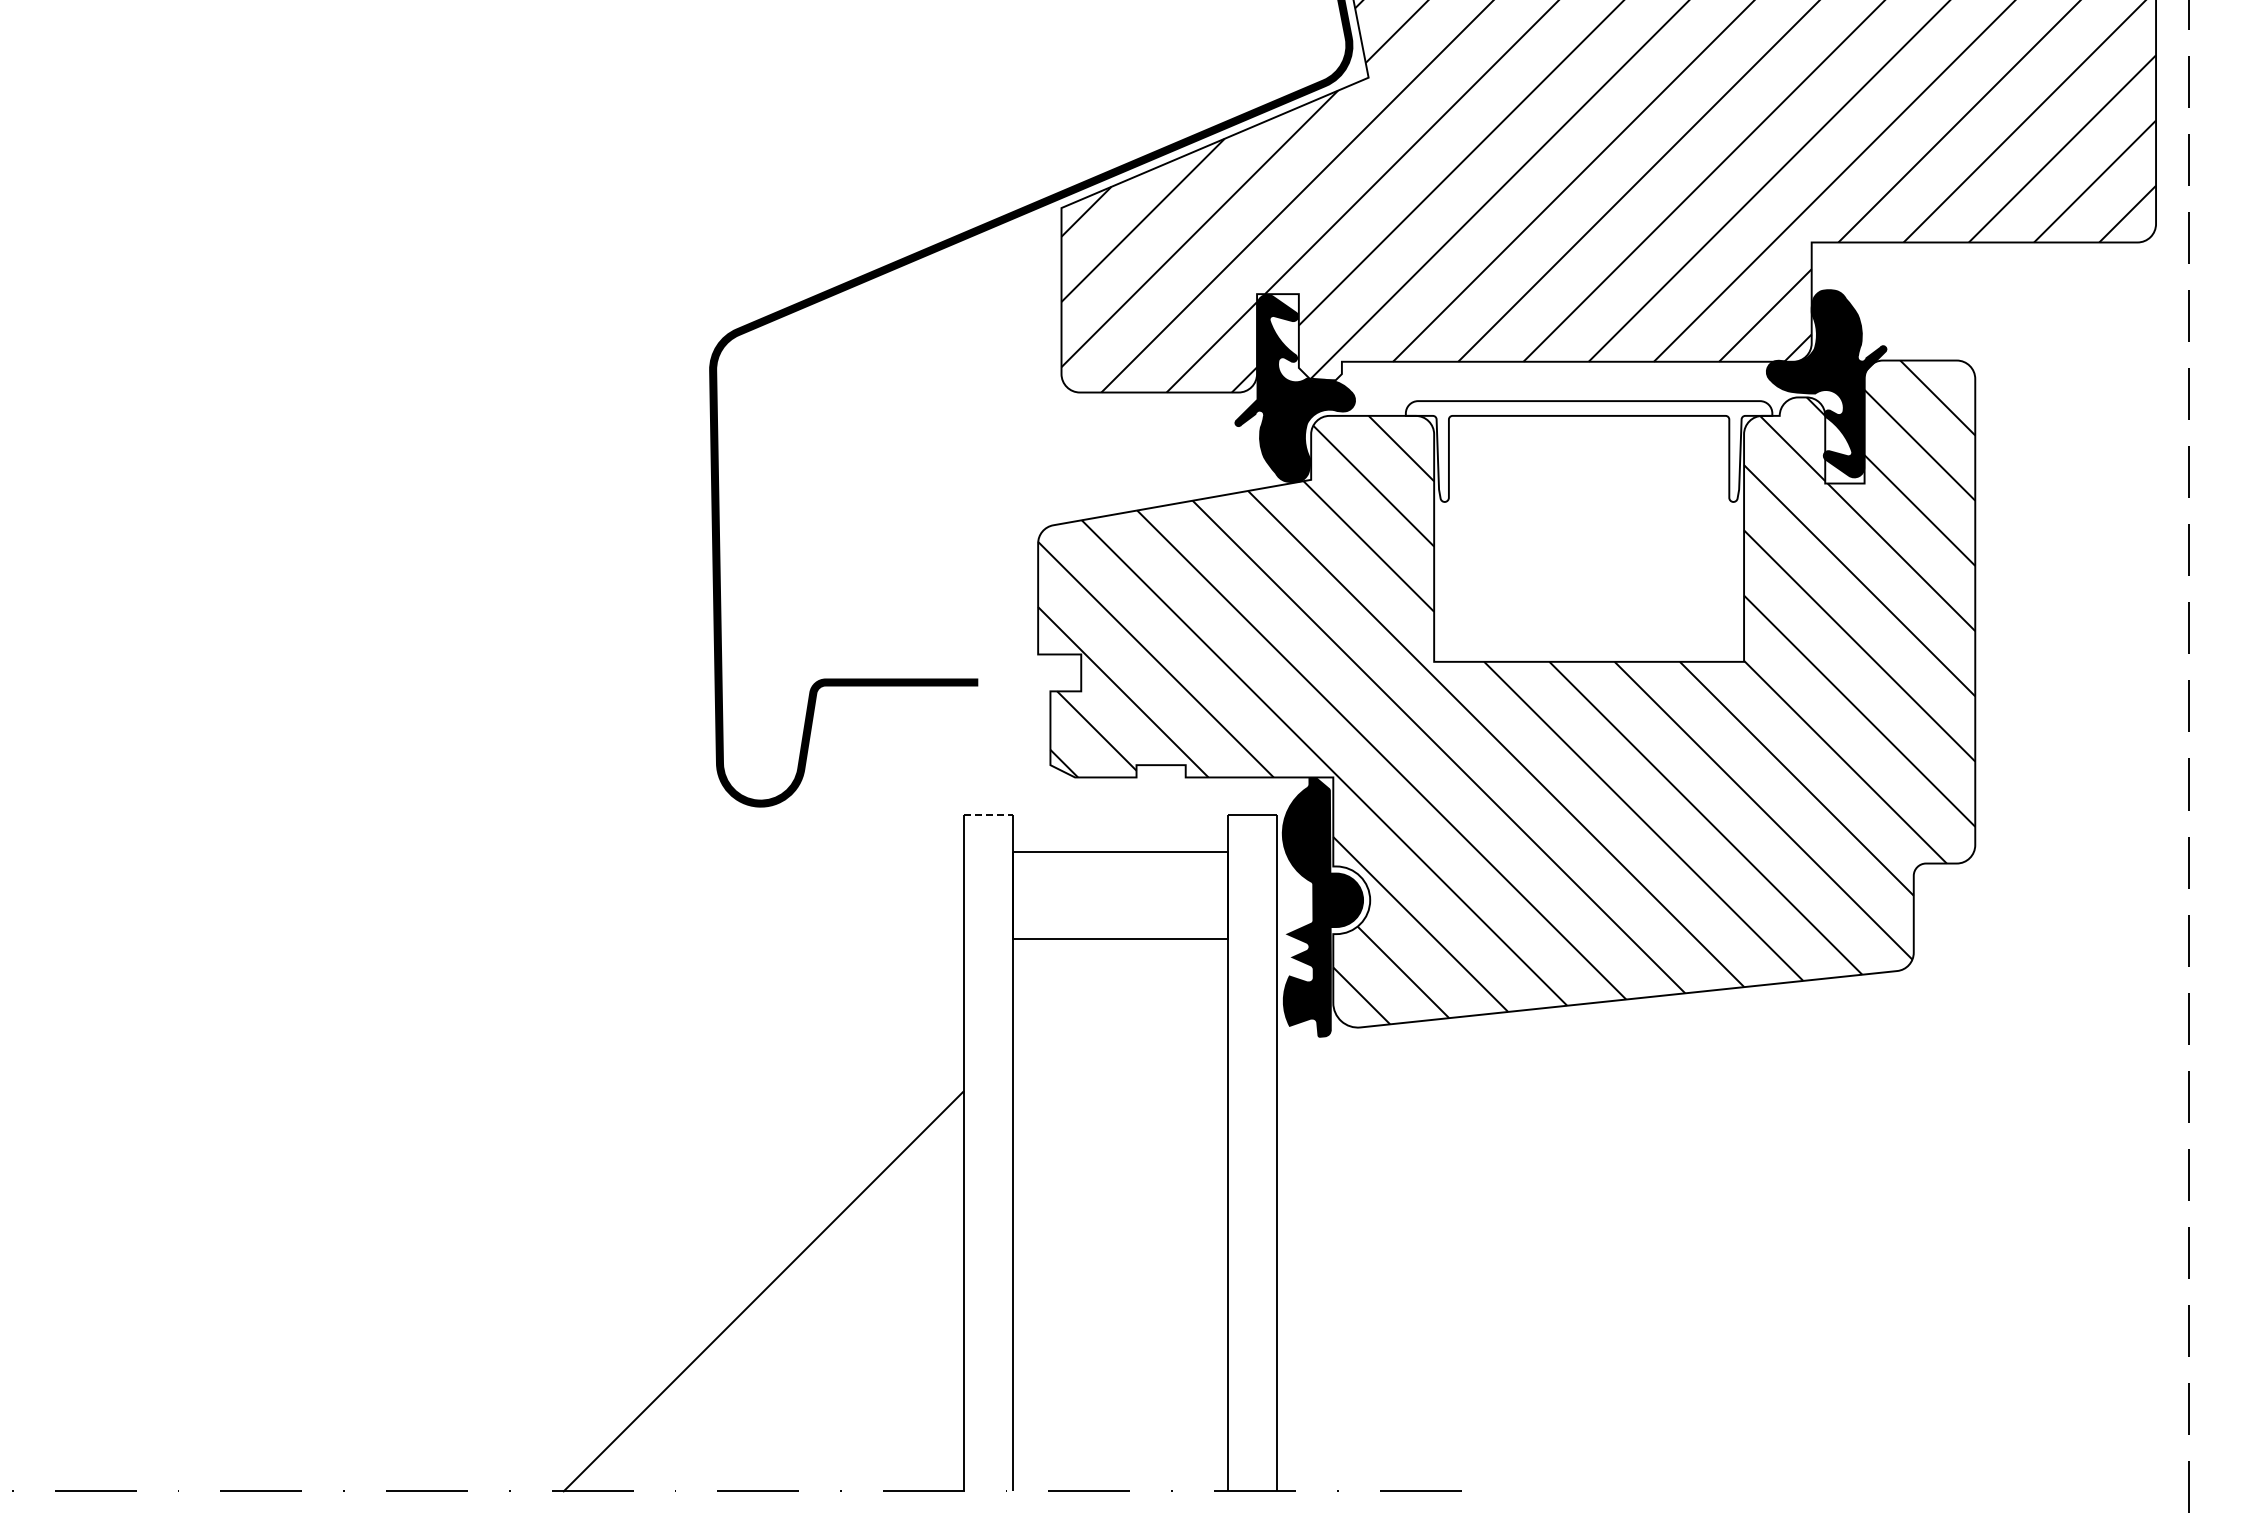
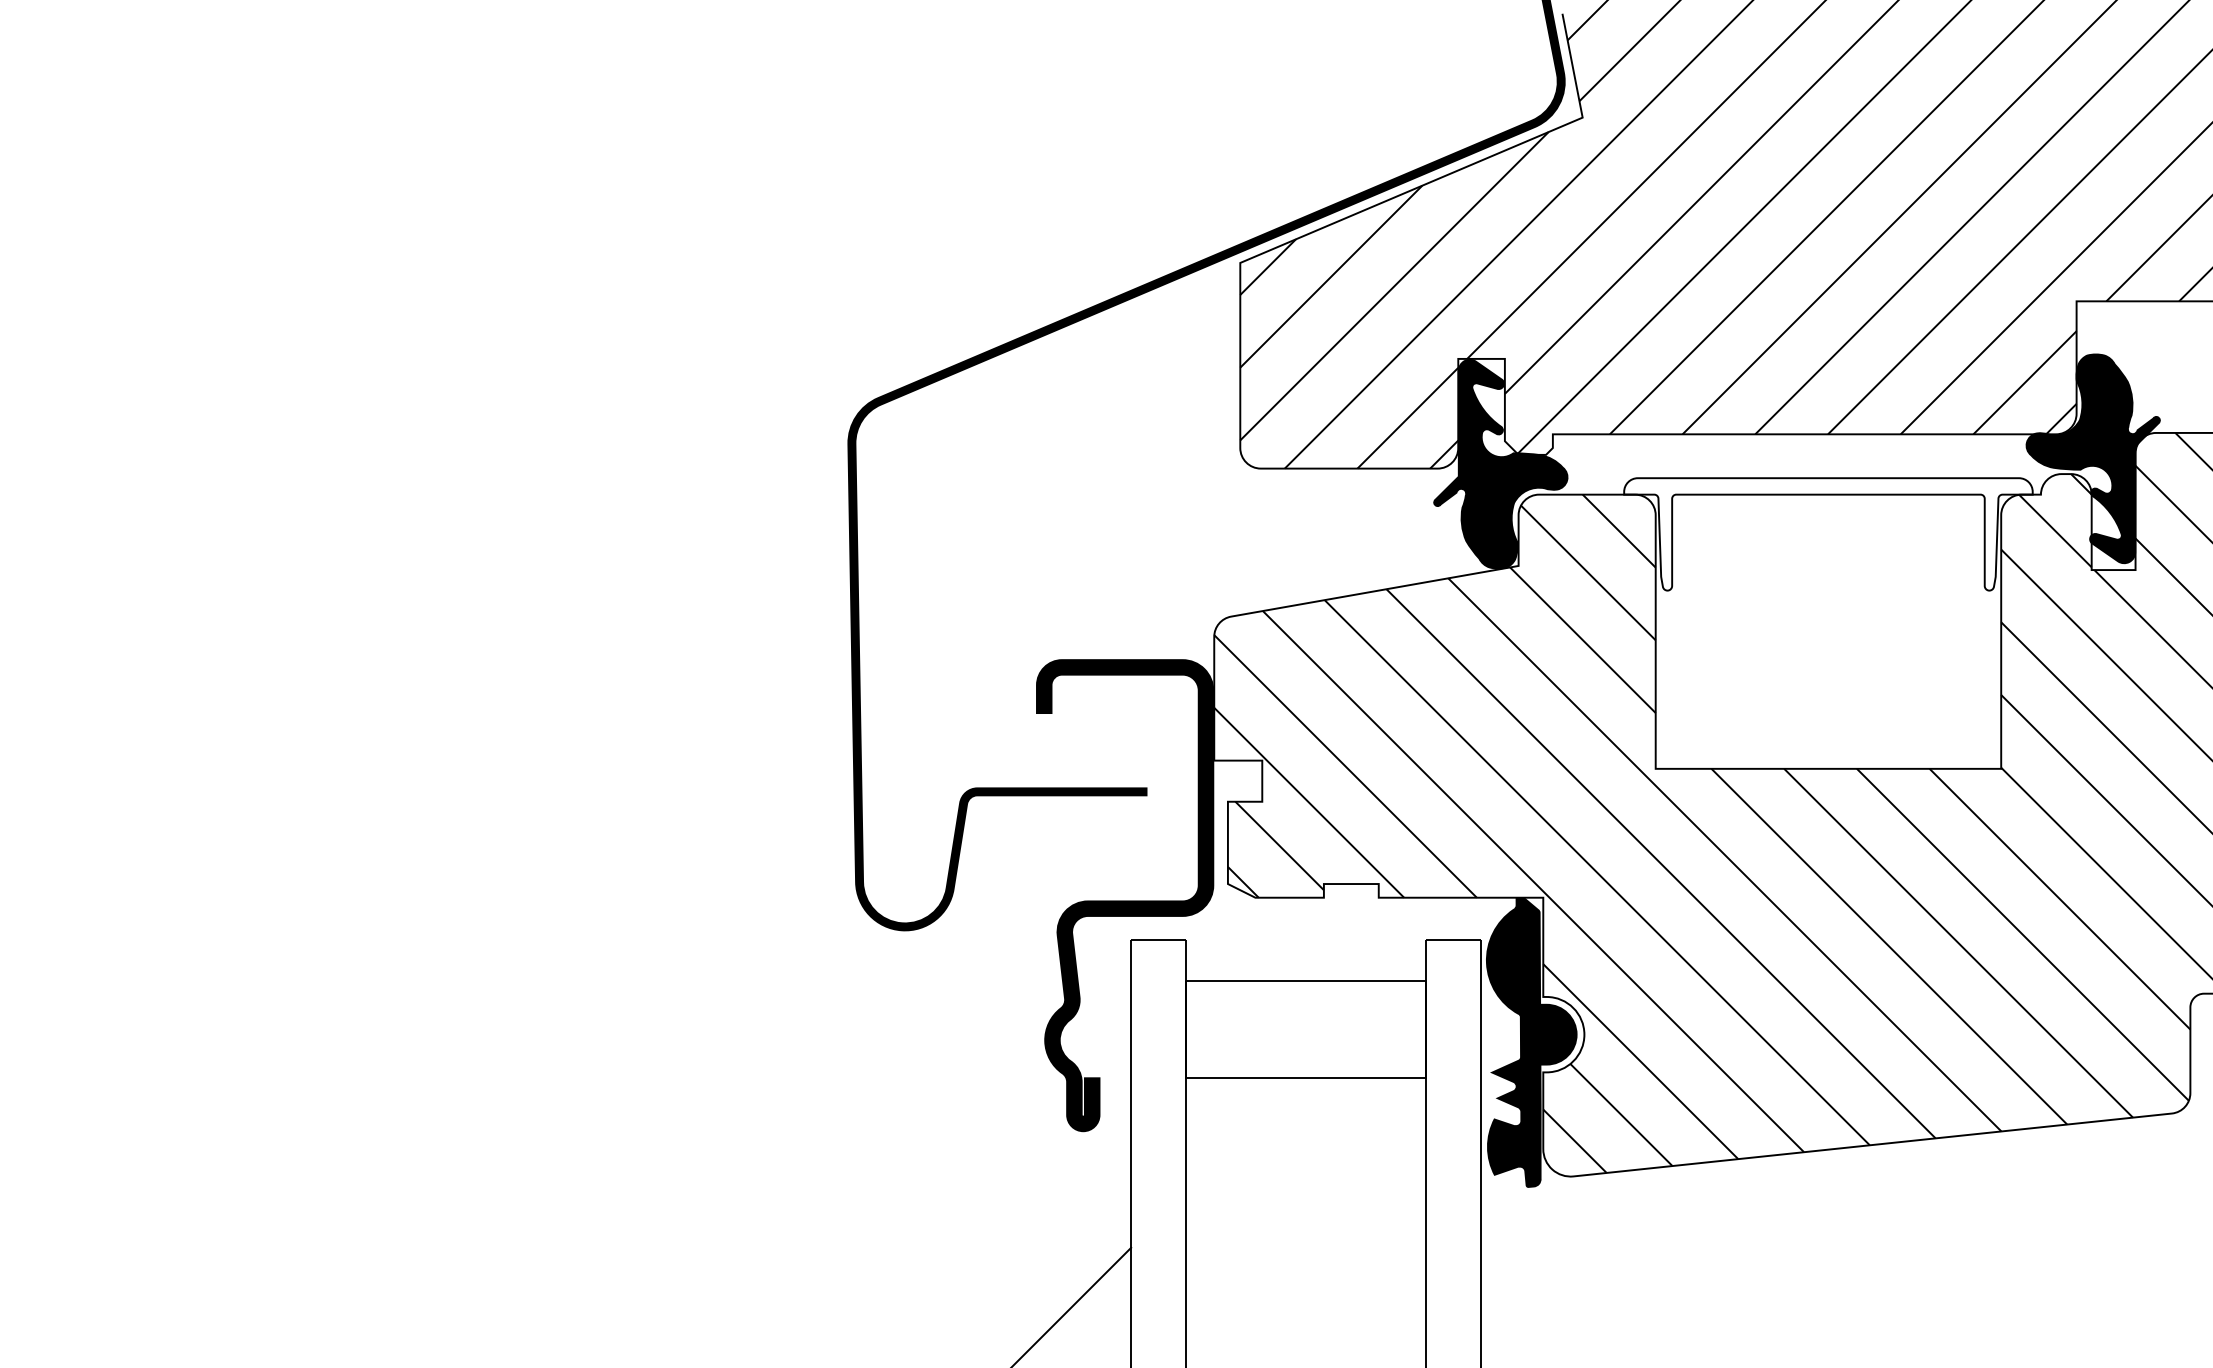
fill: (958, 775) -> (1125, 895), added
line: (988, 814) -> (1158, 939), dashed -> solid

